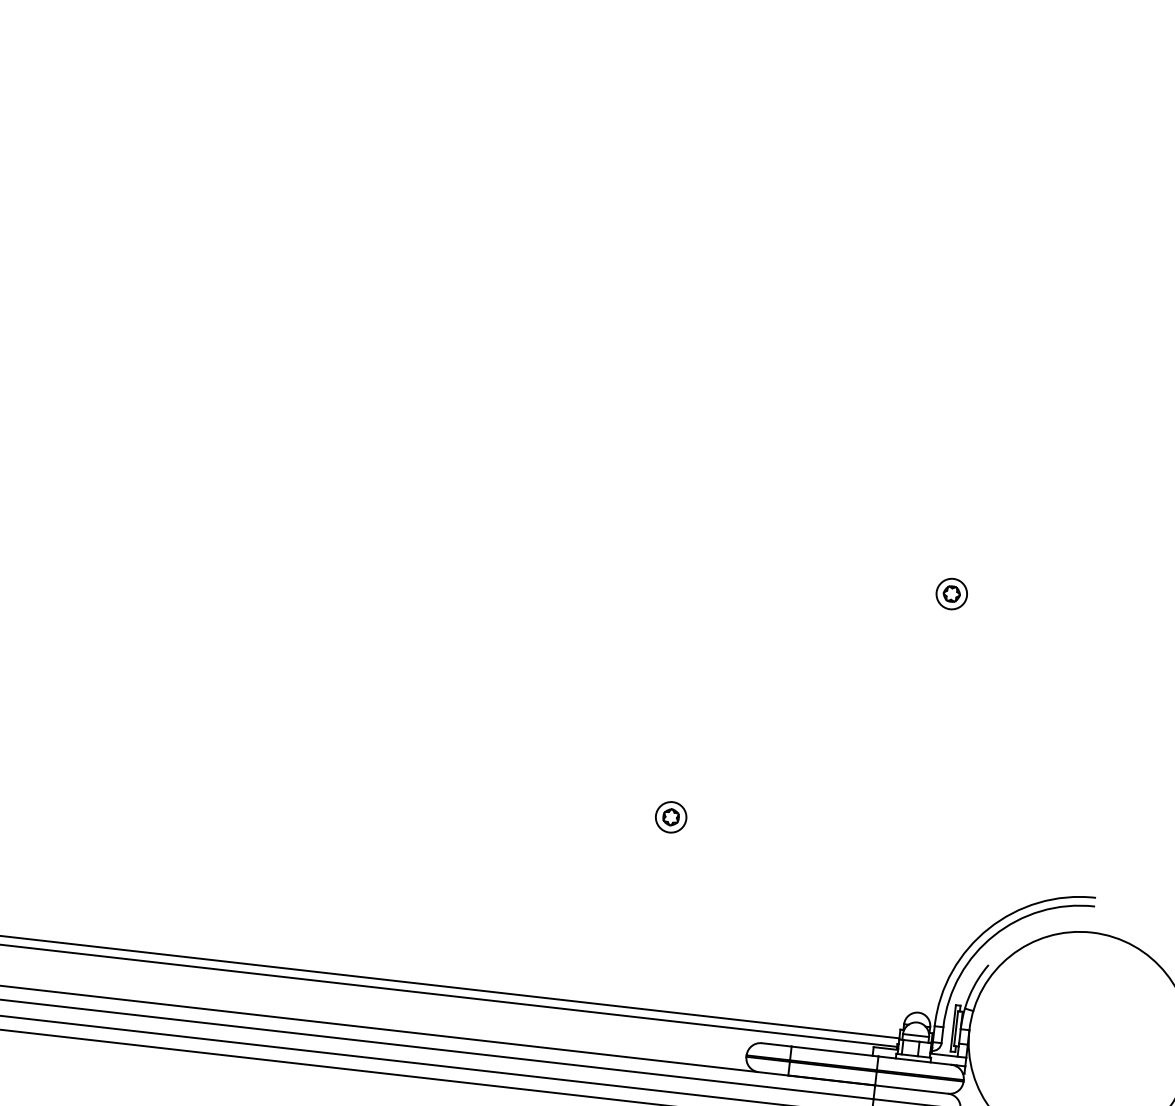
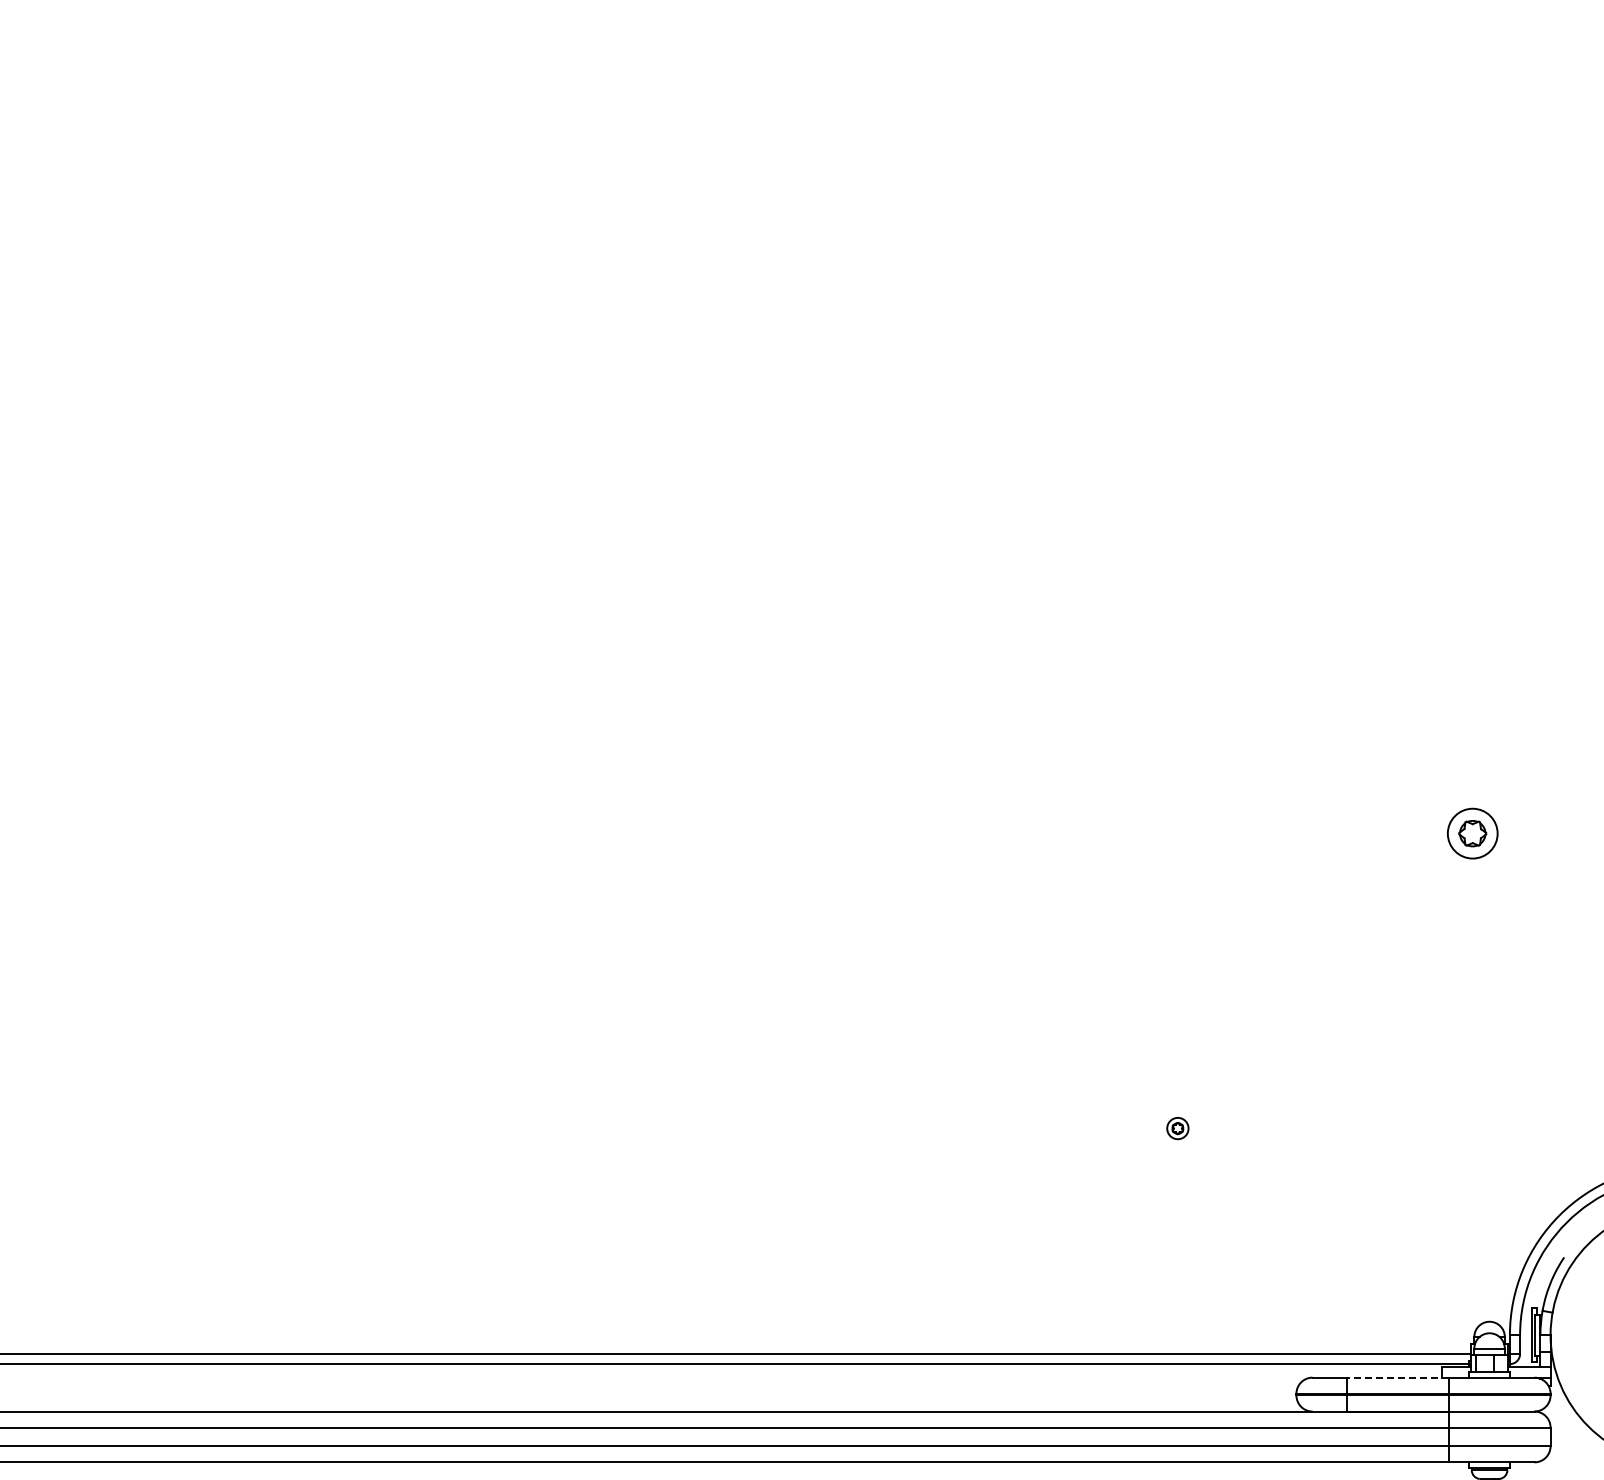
part: (951, 593) -> (1472, 833), size x1.4
part: (670, 817) -> (1177, 1128), size x0.6
line: (835, 1051) -> (1398, 1377), solid -> dashed

